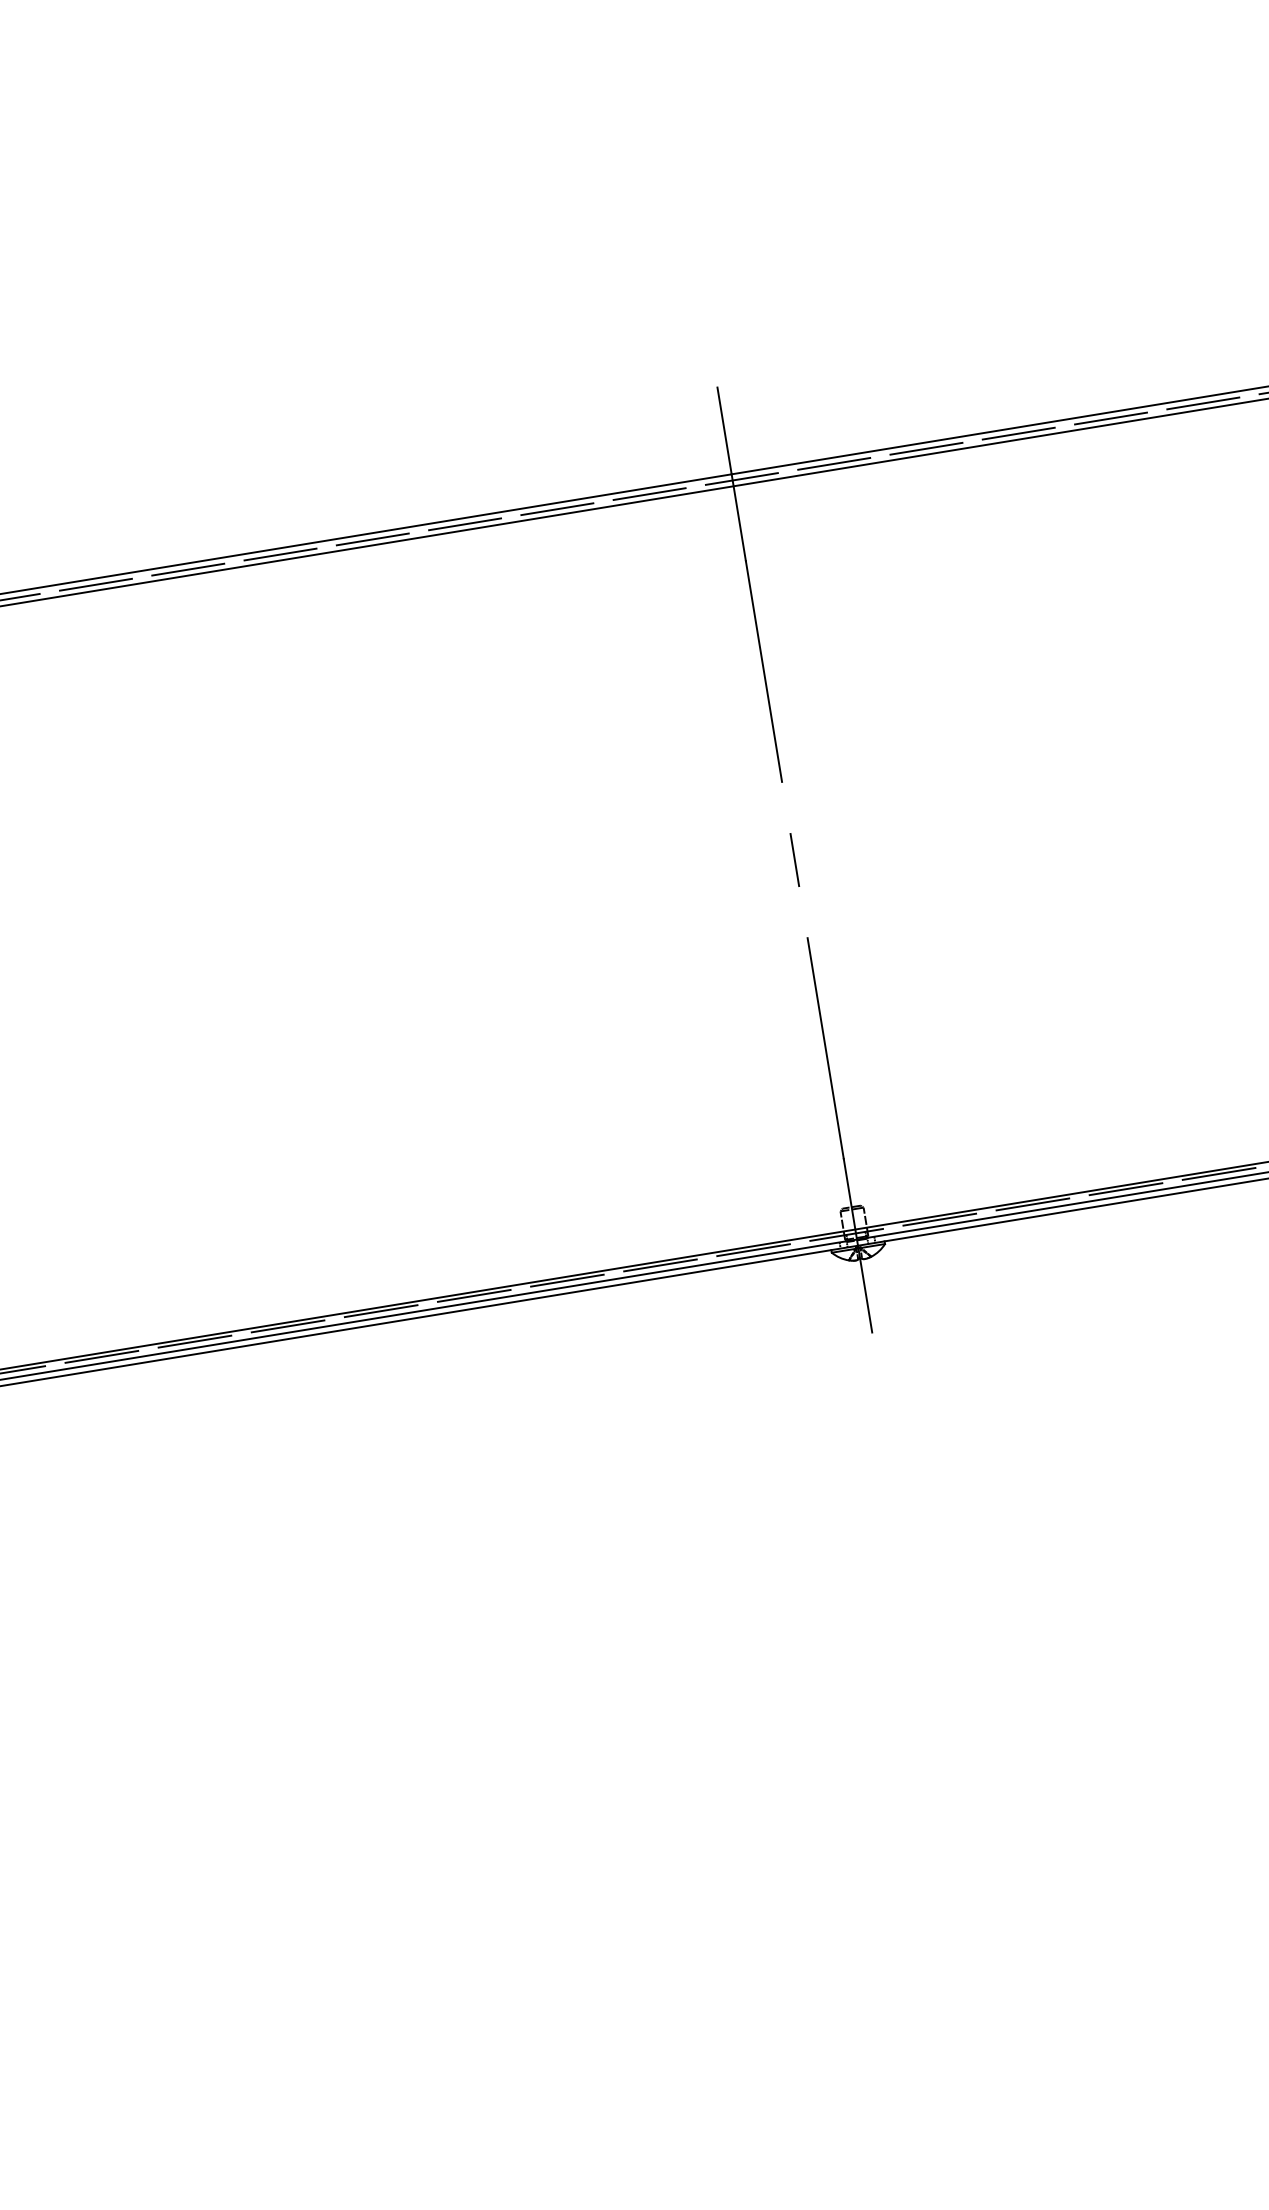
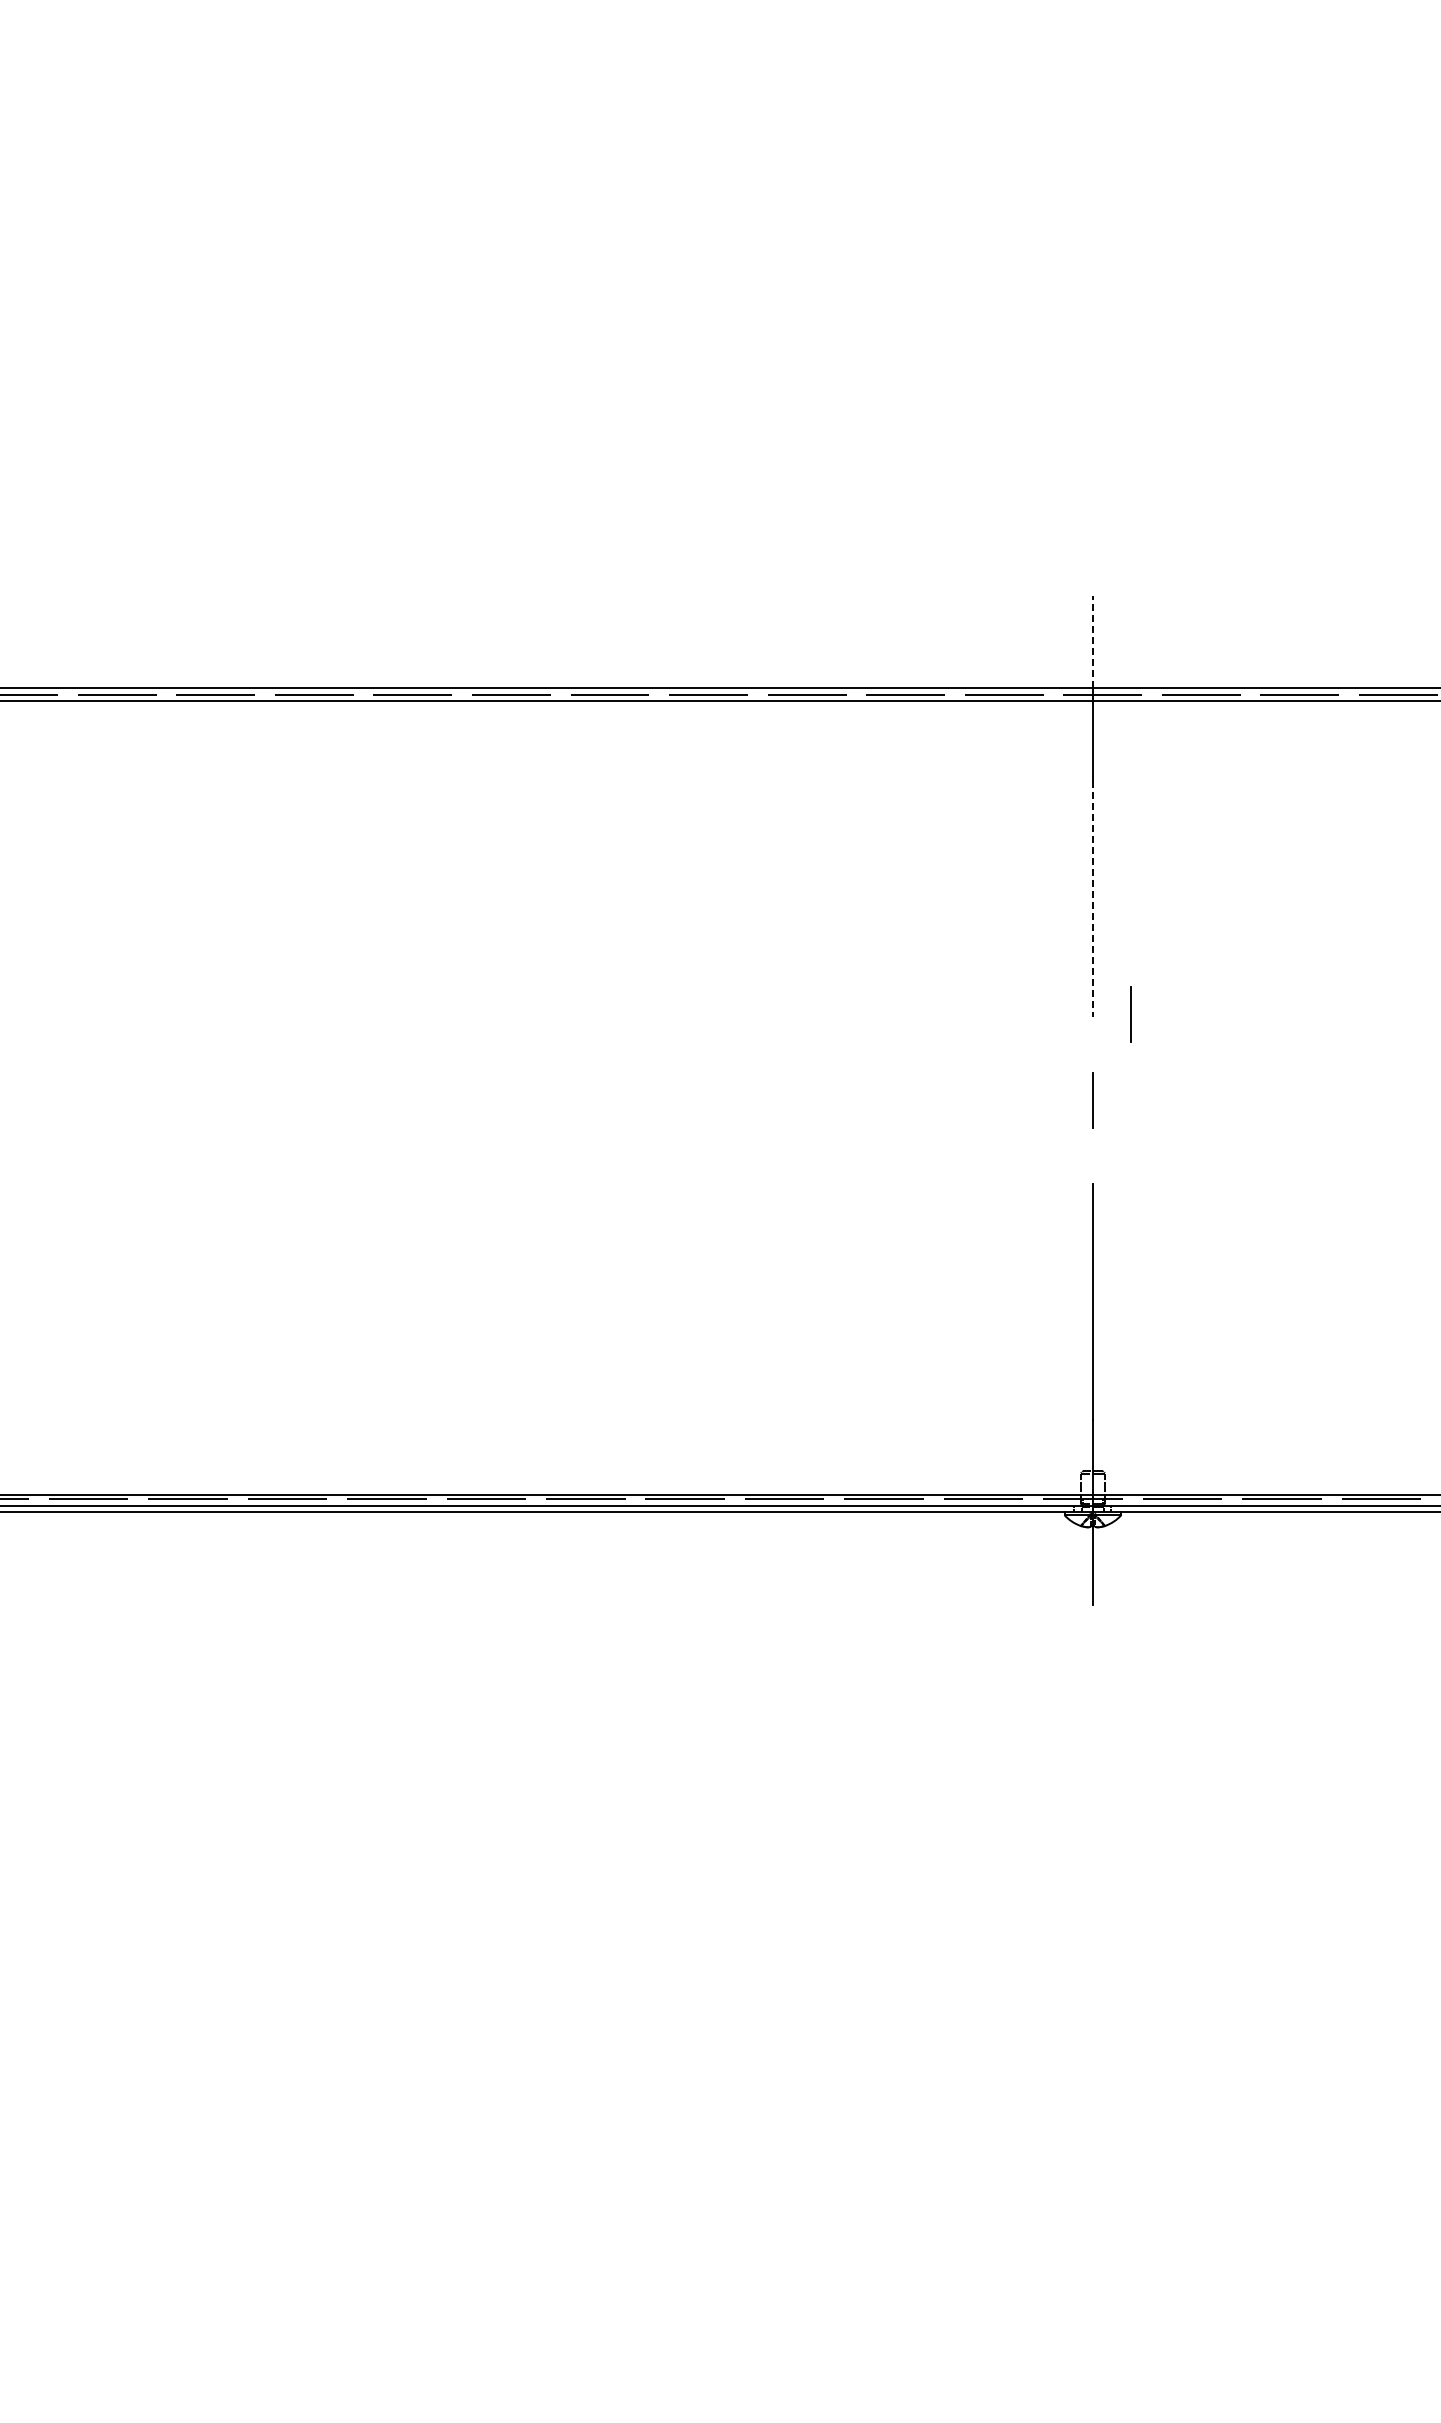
line: (724, 430) -> (1092, 641), solid -> dashed
line: (763, 672) -> (1092, 899), solid -> dashed
line: (816, 773) -> (1130, 1014), added

